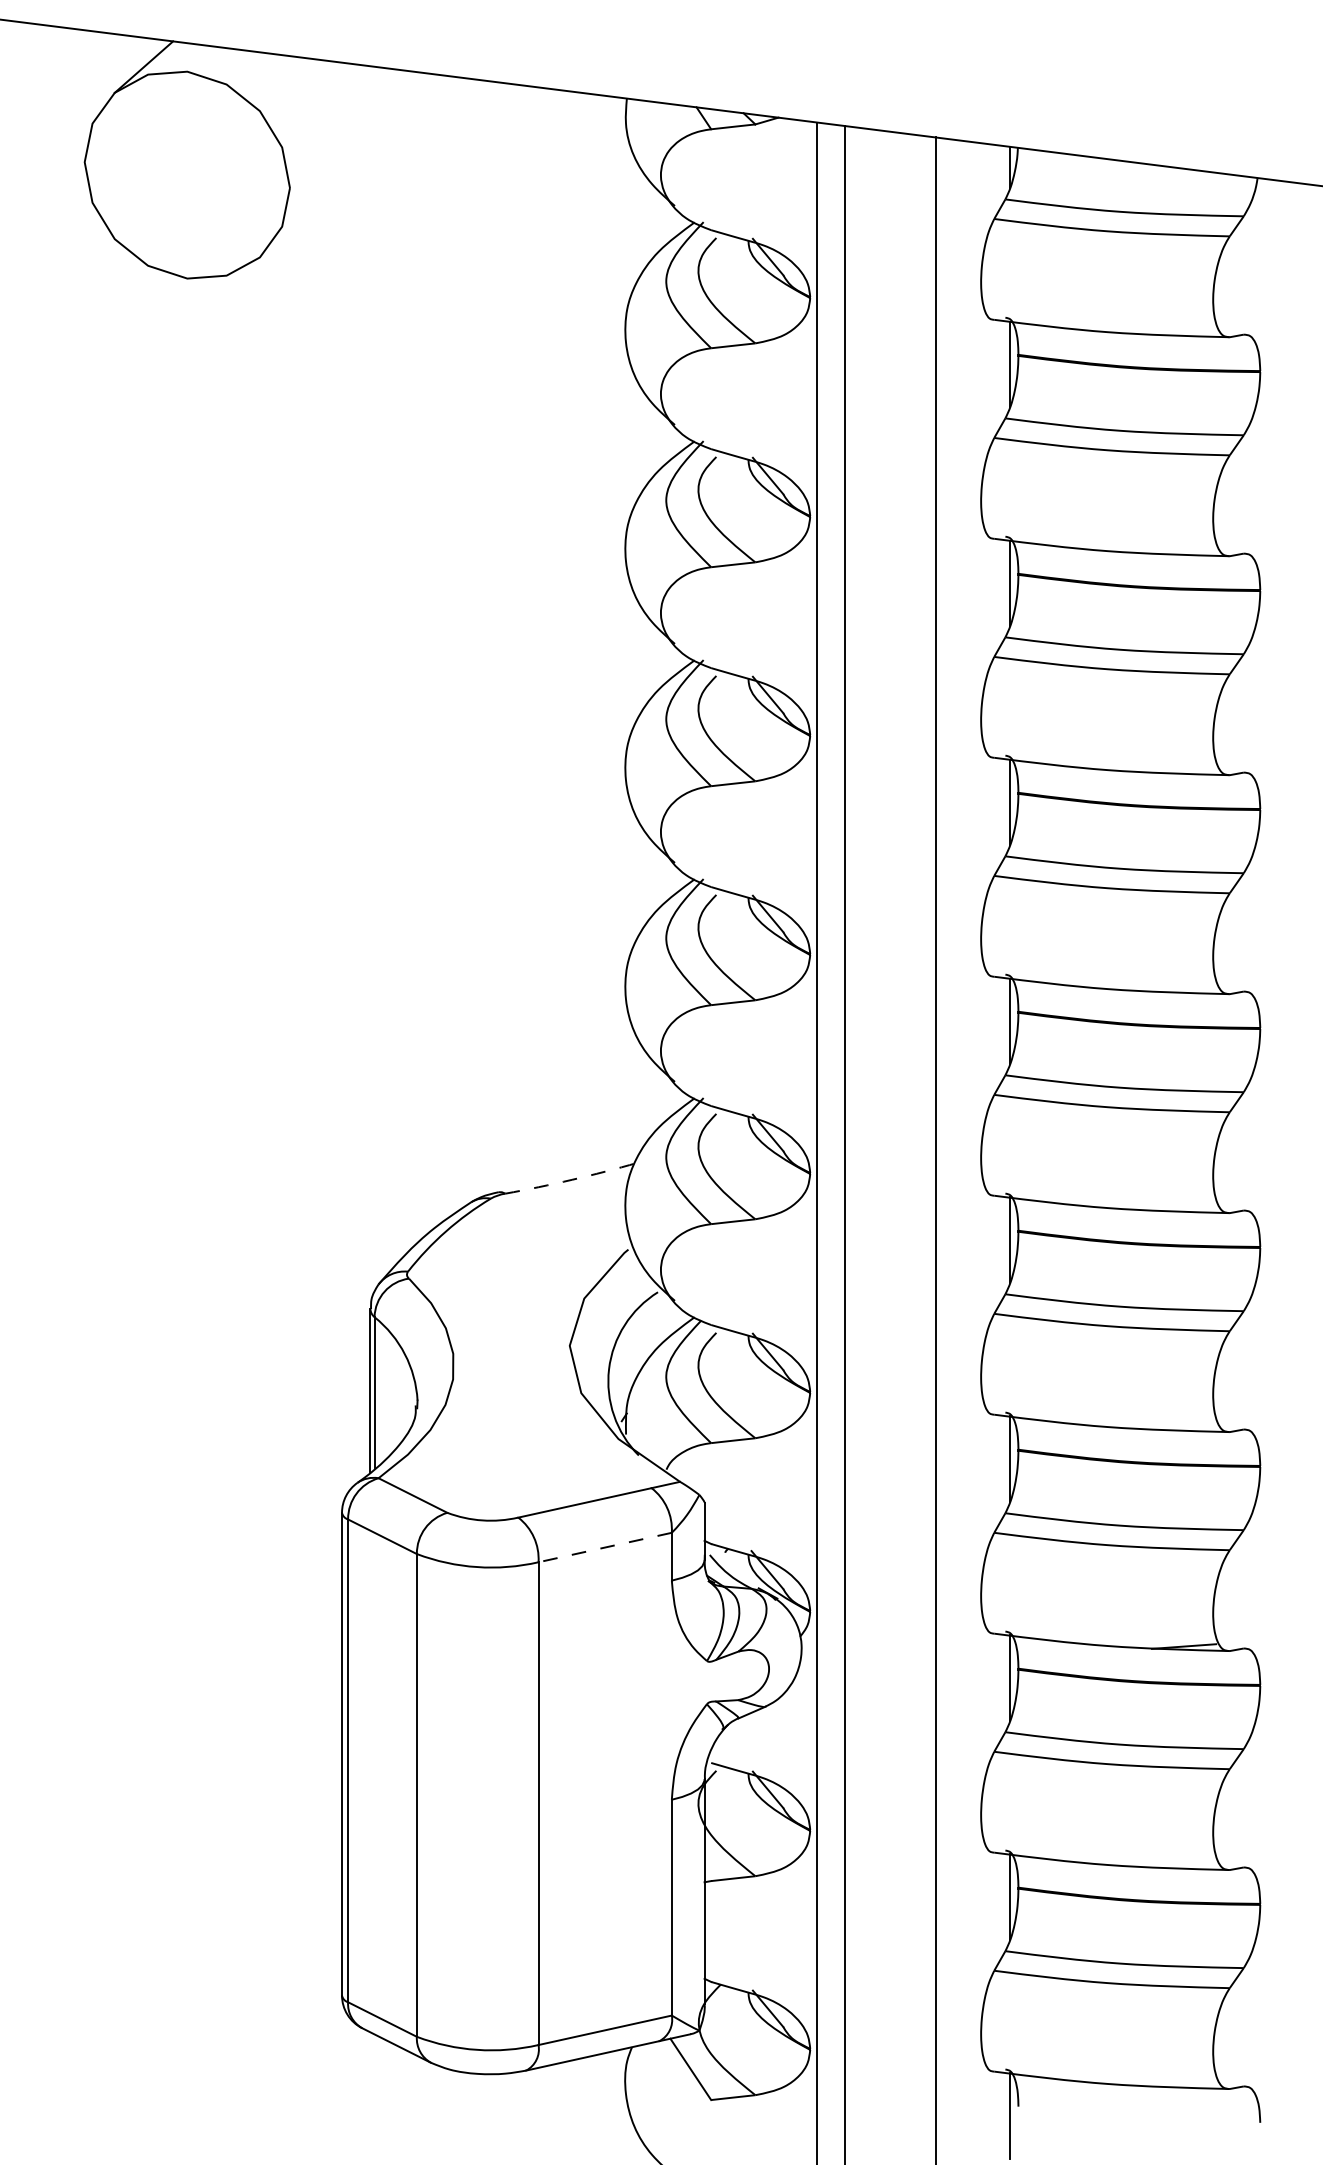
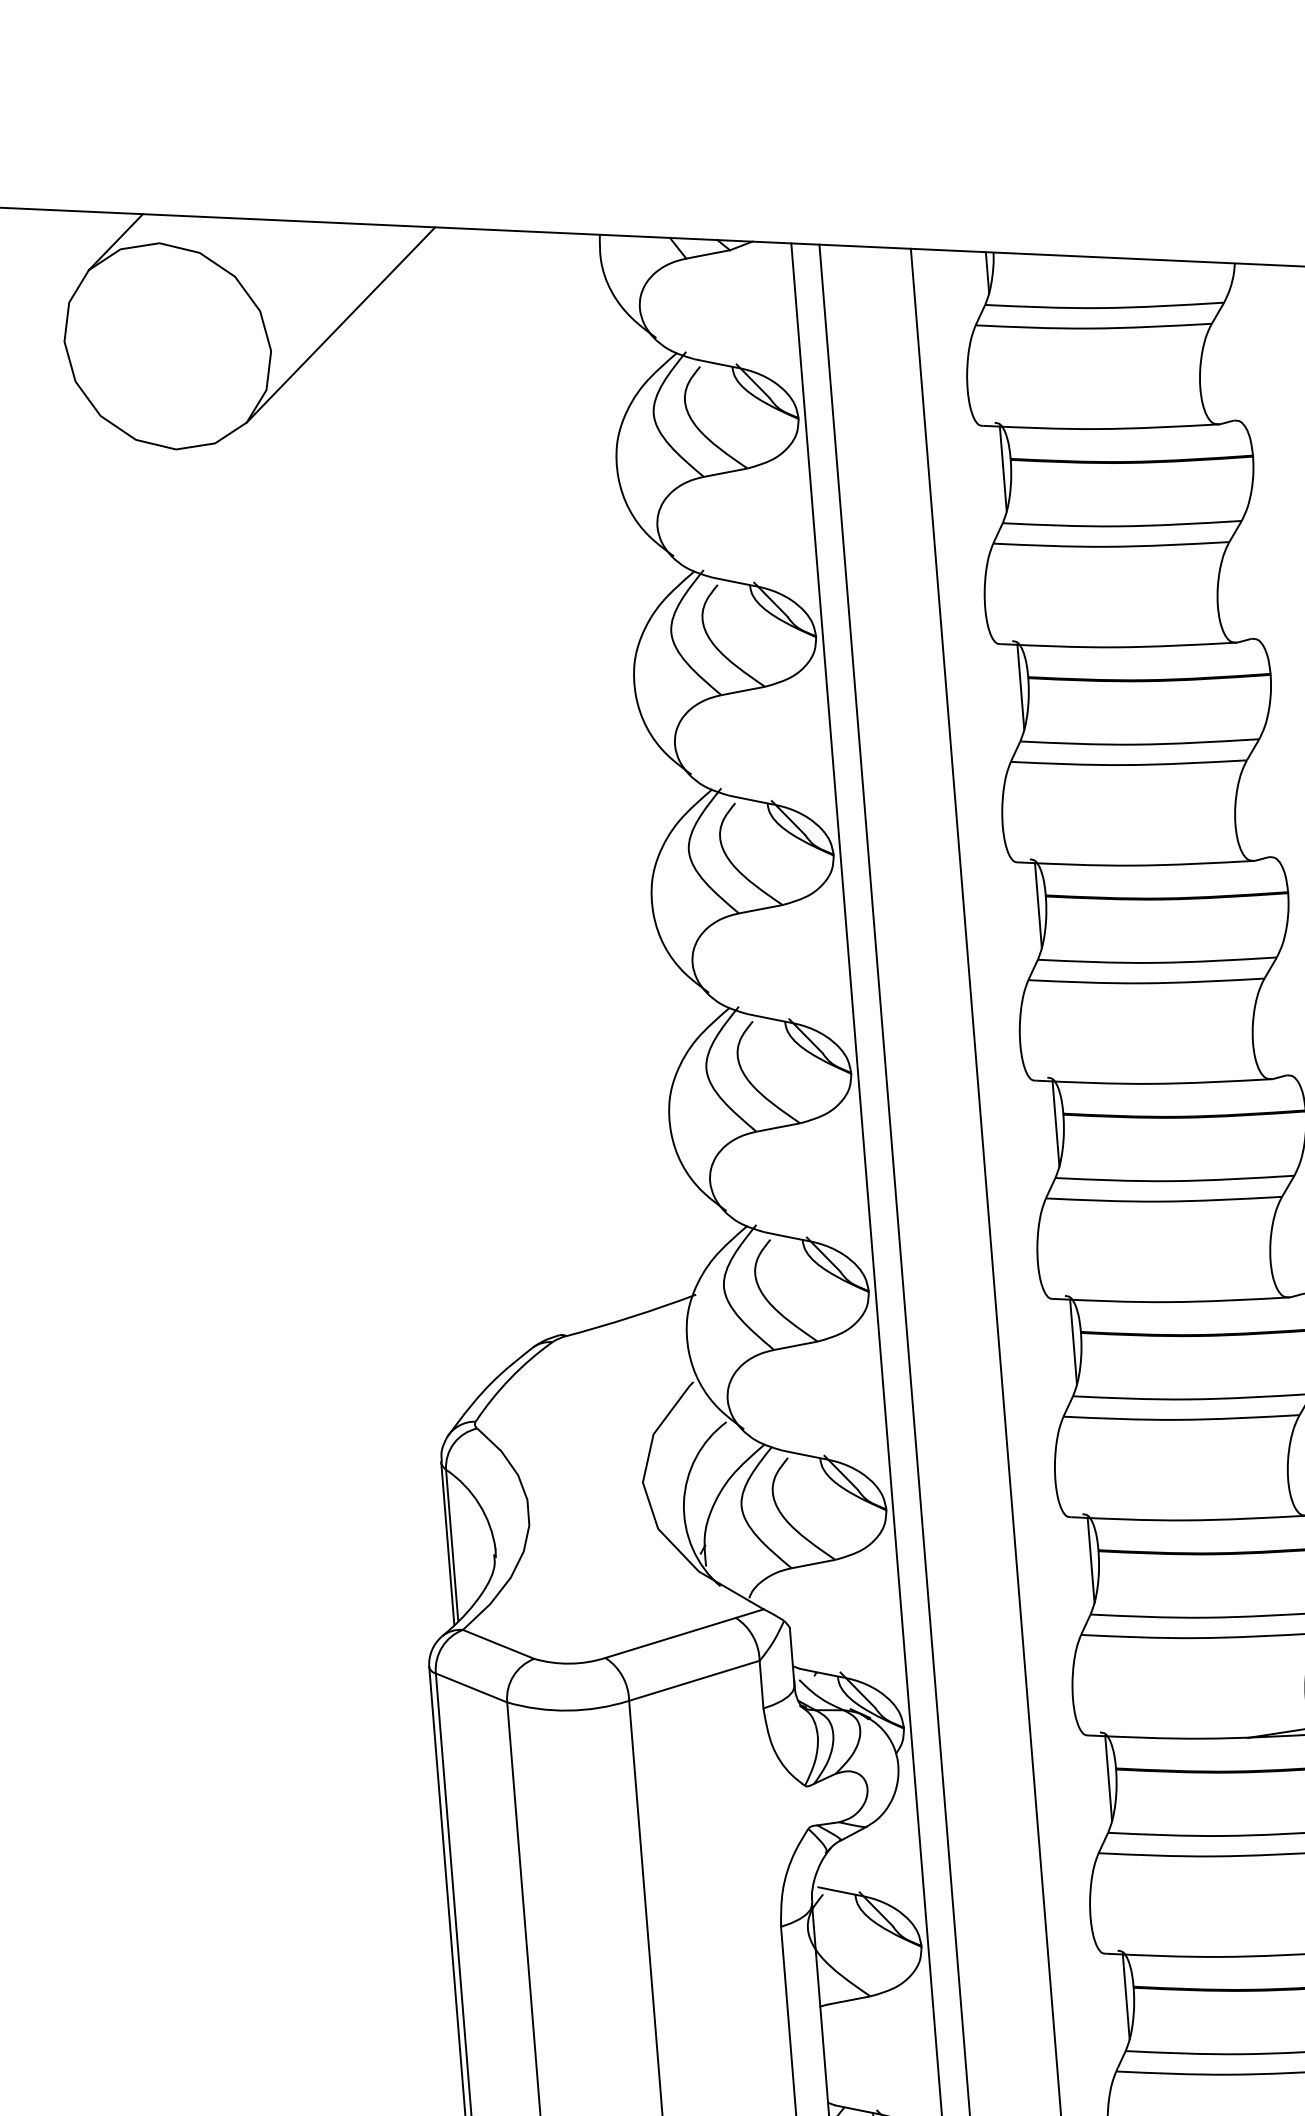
line: (361, 167) -> (340, 324), added
arc: (572, 1179) -> (632, 1316), dashed -> solid
line: (604, 1547) -> (693, 1680), dashed -> solid

